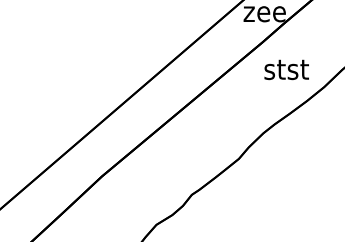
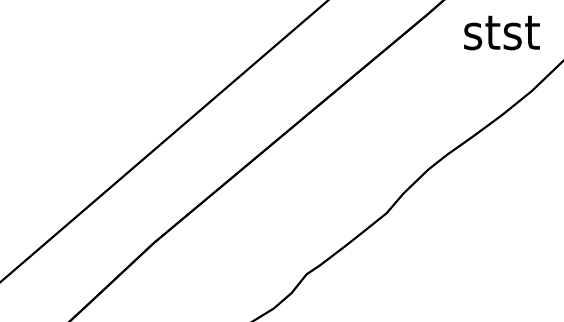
text: (286, 69) -> (501, 32), moved

